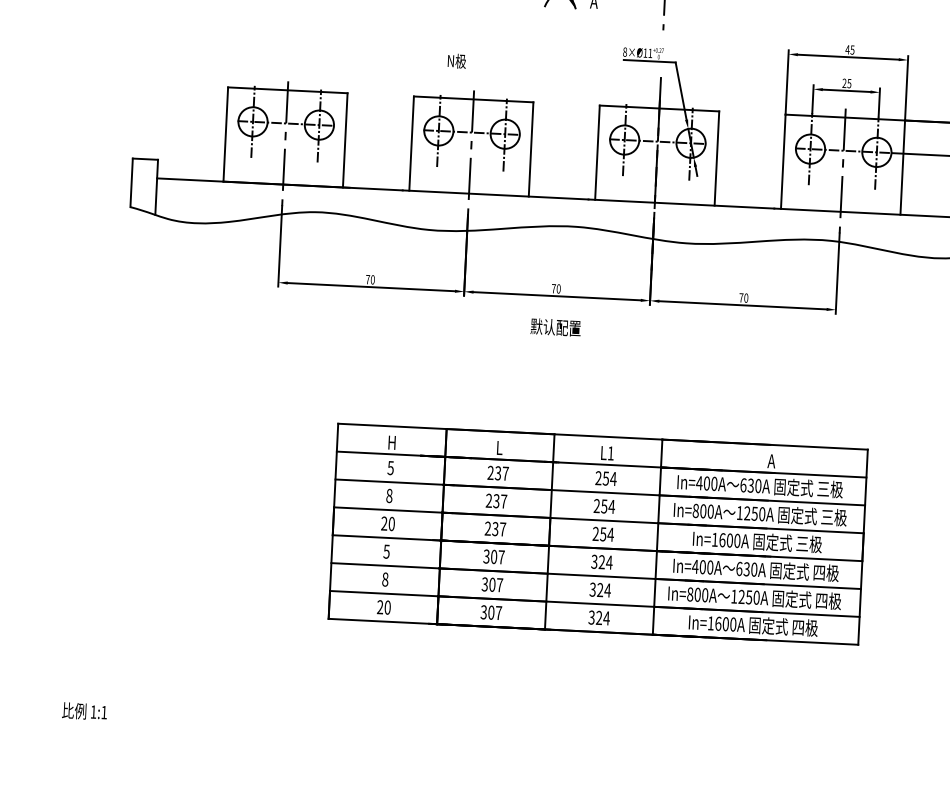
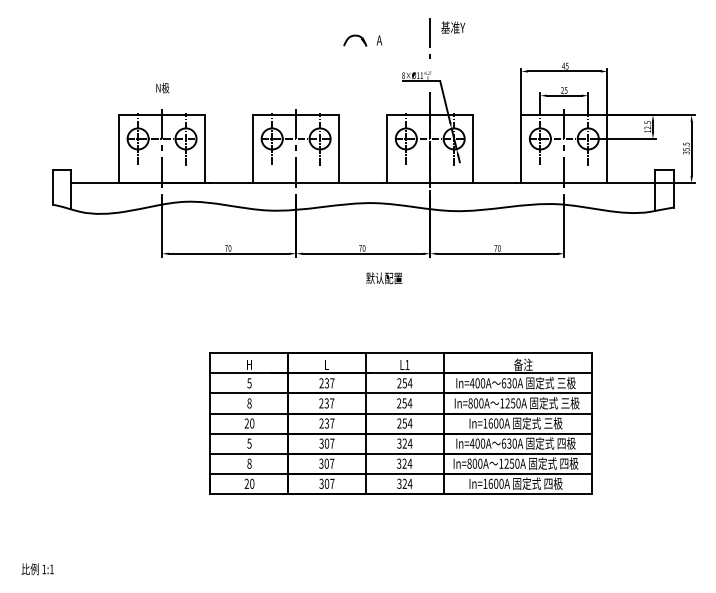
text: (456, 60) -> (162, 87), moved
text: (556, 327) -> (384, 278), moved
text: (771, 460) -> (523, 364), A -> 备注

